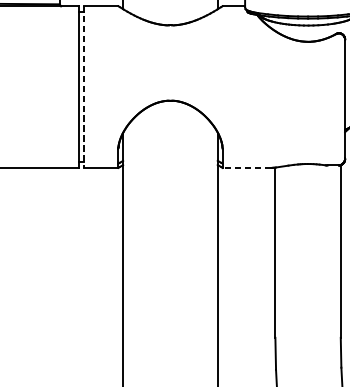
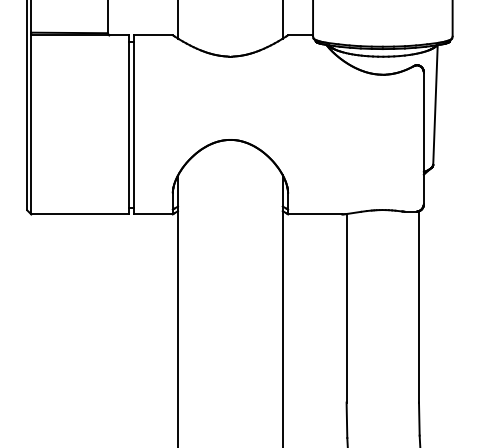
line: (83, 86) -> (134, 124), dashed -> solid
line: (246, 168) -> (314, 214), dashed -> solid

